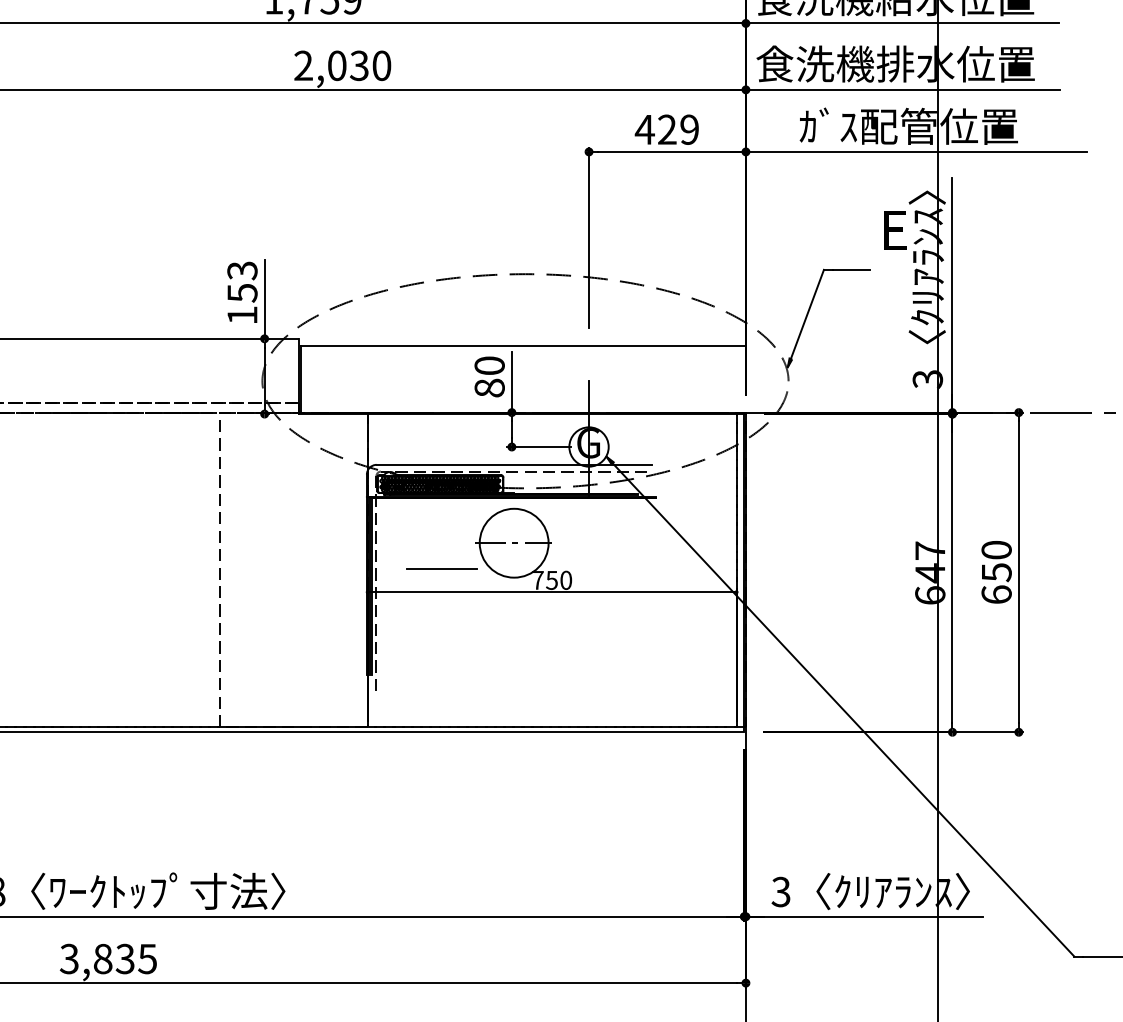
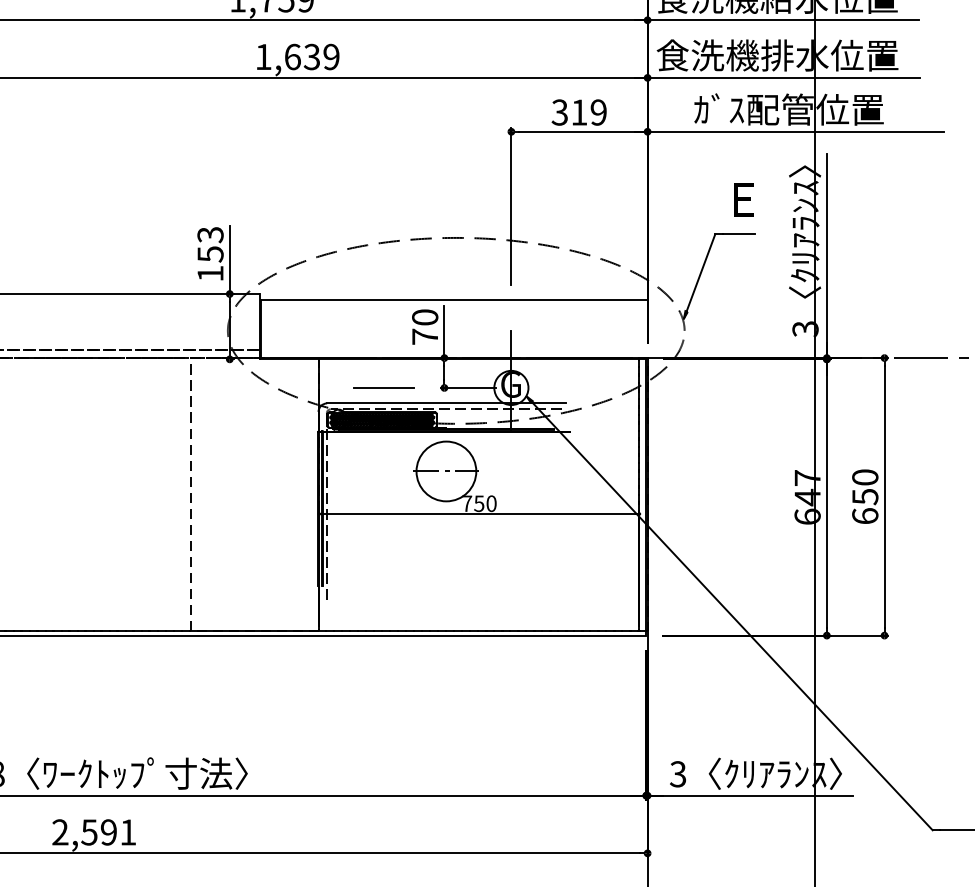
text: (342, 65) -> (297, 56), 2,030 -> 1,639
text: (655, 129) -> (569, 112), 429 -> 319
text: (895, 230) -> (744, 199), moved
text: (489, 387) -> (424, 336), 80 -> 70
line: (441, 568) -> (383, 387), moved
text: (107, 958) -> (93, 831), 3,835 -> 2,591

